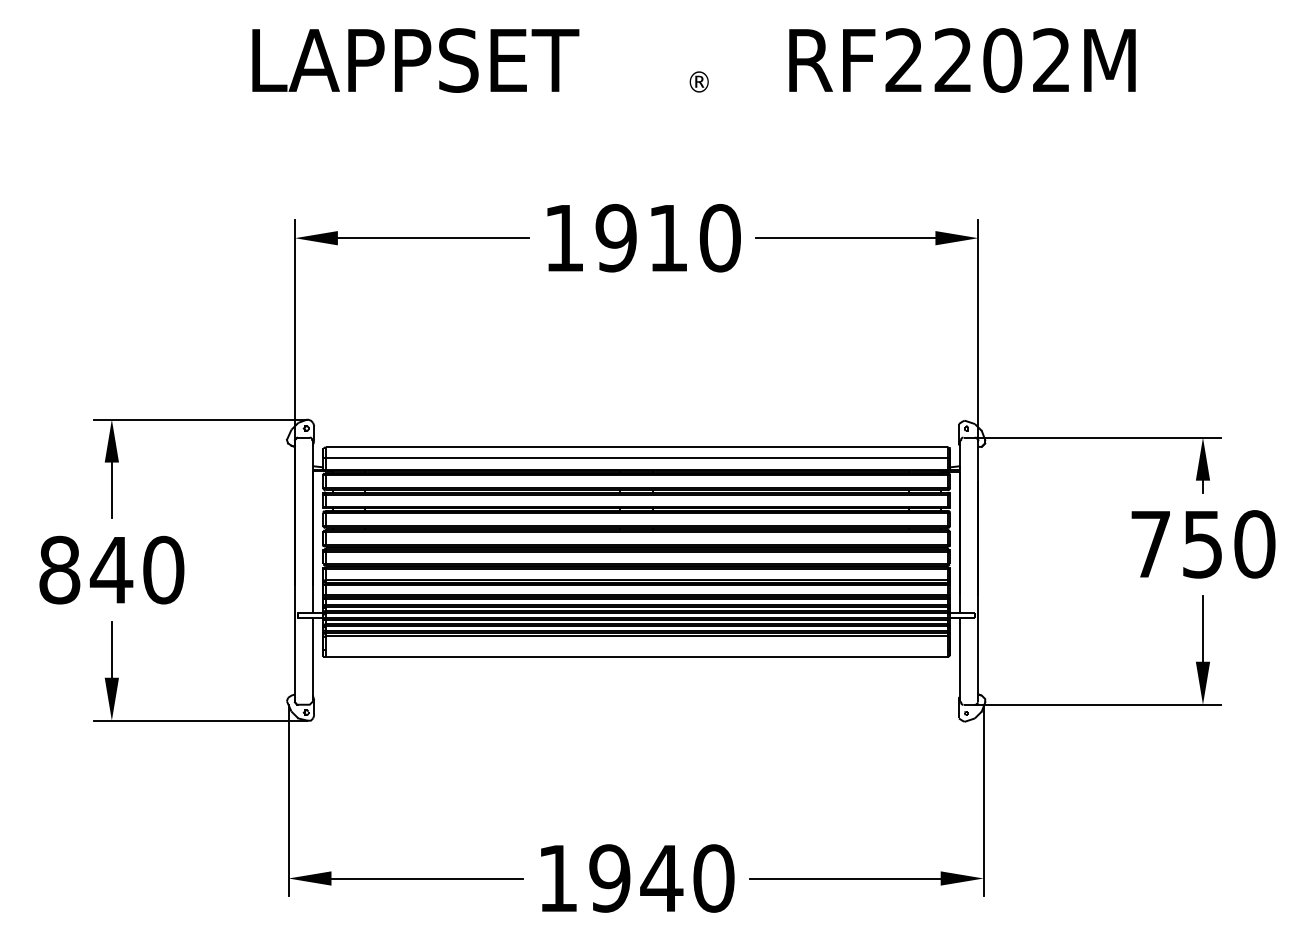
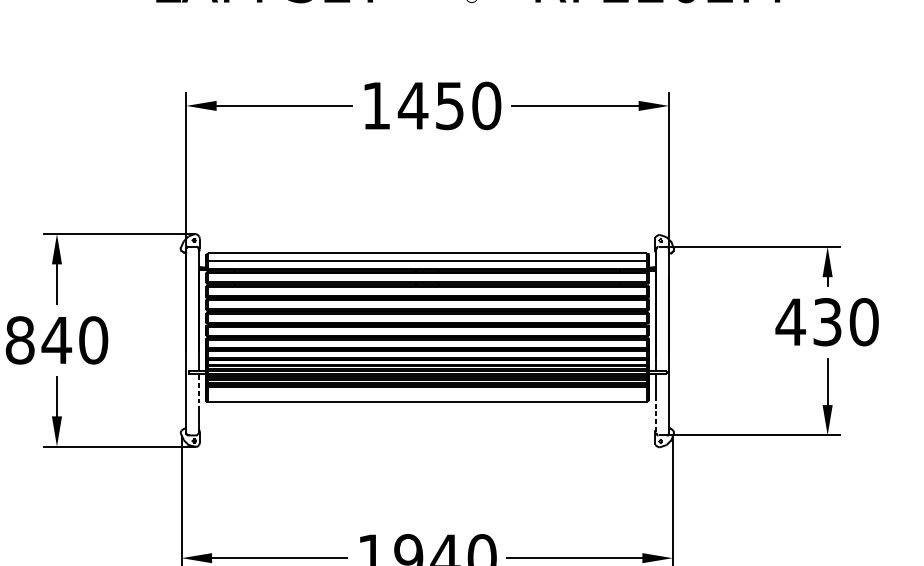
text: (640, 238) -> (430, 106), 1910 -> 1450
text: (1175, 544) -> (808, 322), 750 -> 430
line: (313, 643) -> (199, 392), solid -> dashed
line: (960, 675) -> (656, 414), solid -> dashed

